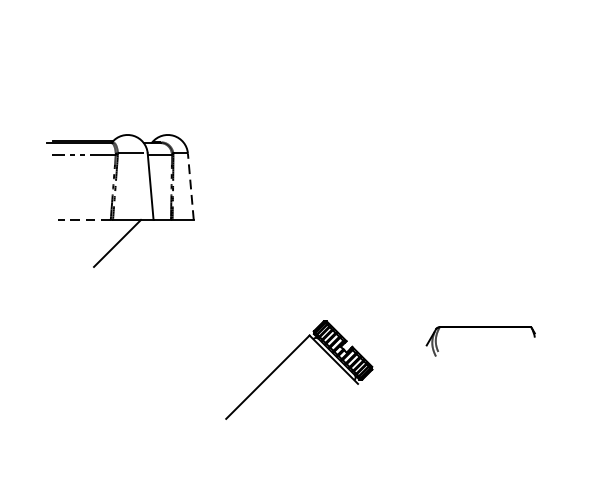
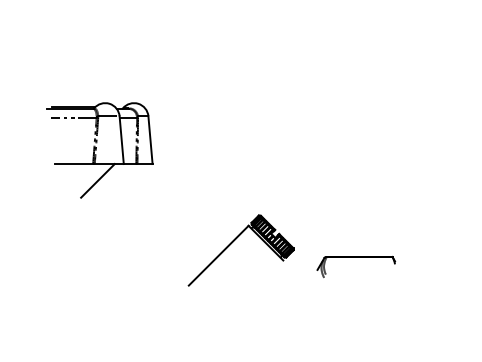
line: (190, 187) -> (150, 140), dashed -> solid
line: (83, 220) -> (73, 164), dashed -> solid
part: (481, 328) -> (356, 257), moved
part: (288, 358) -> (233, 242), moved

